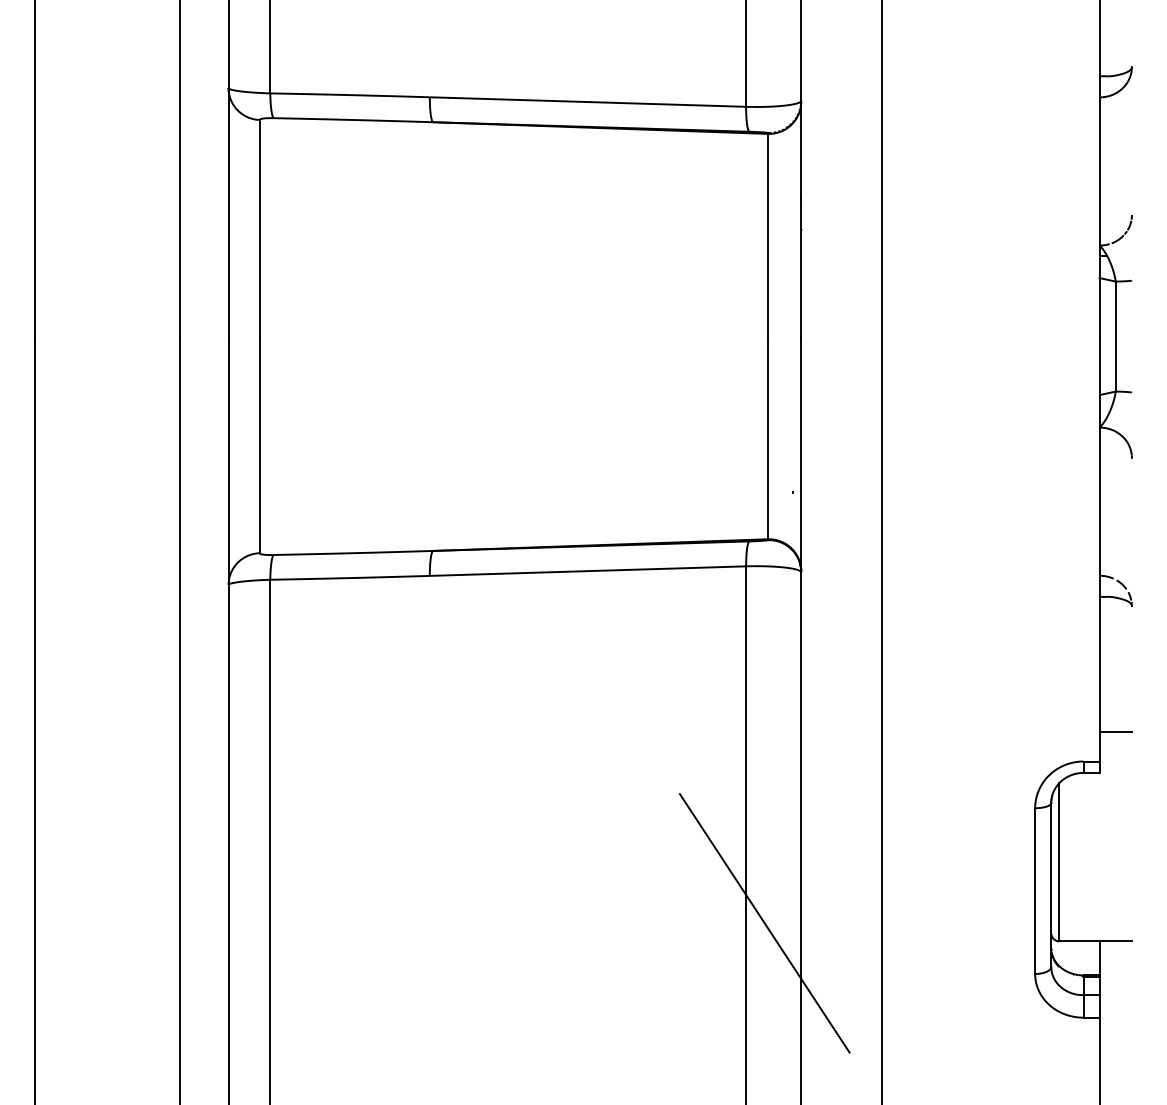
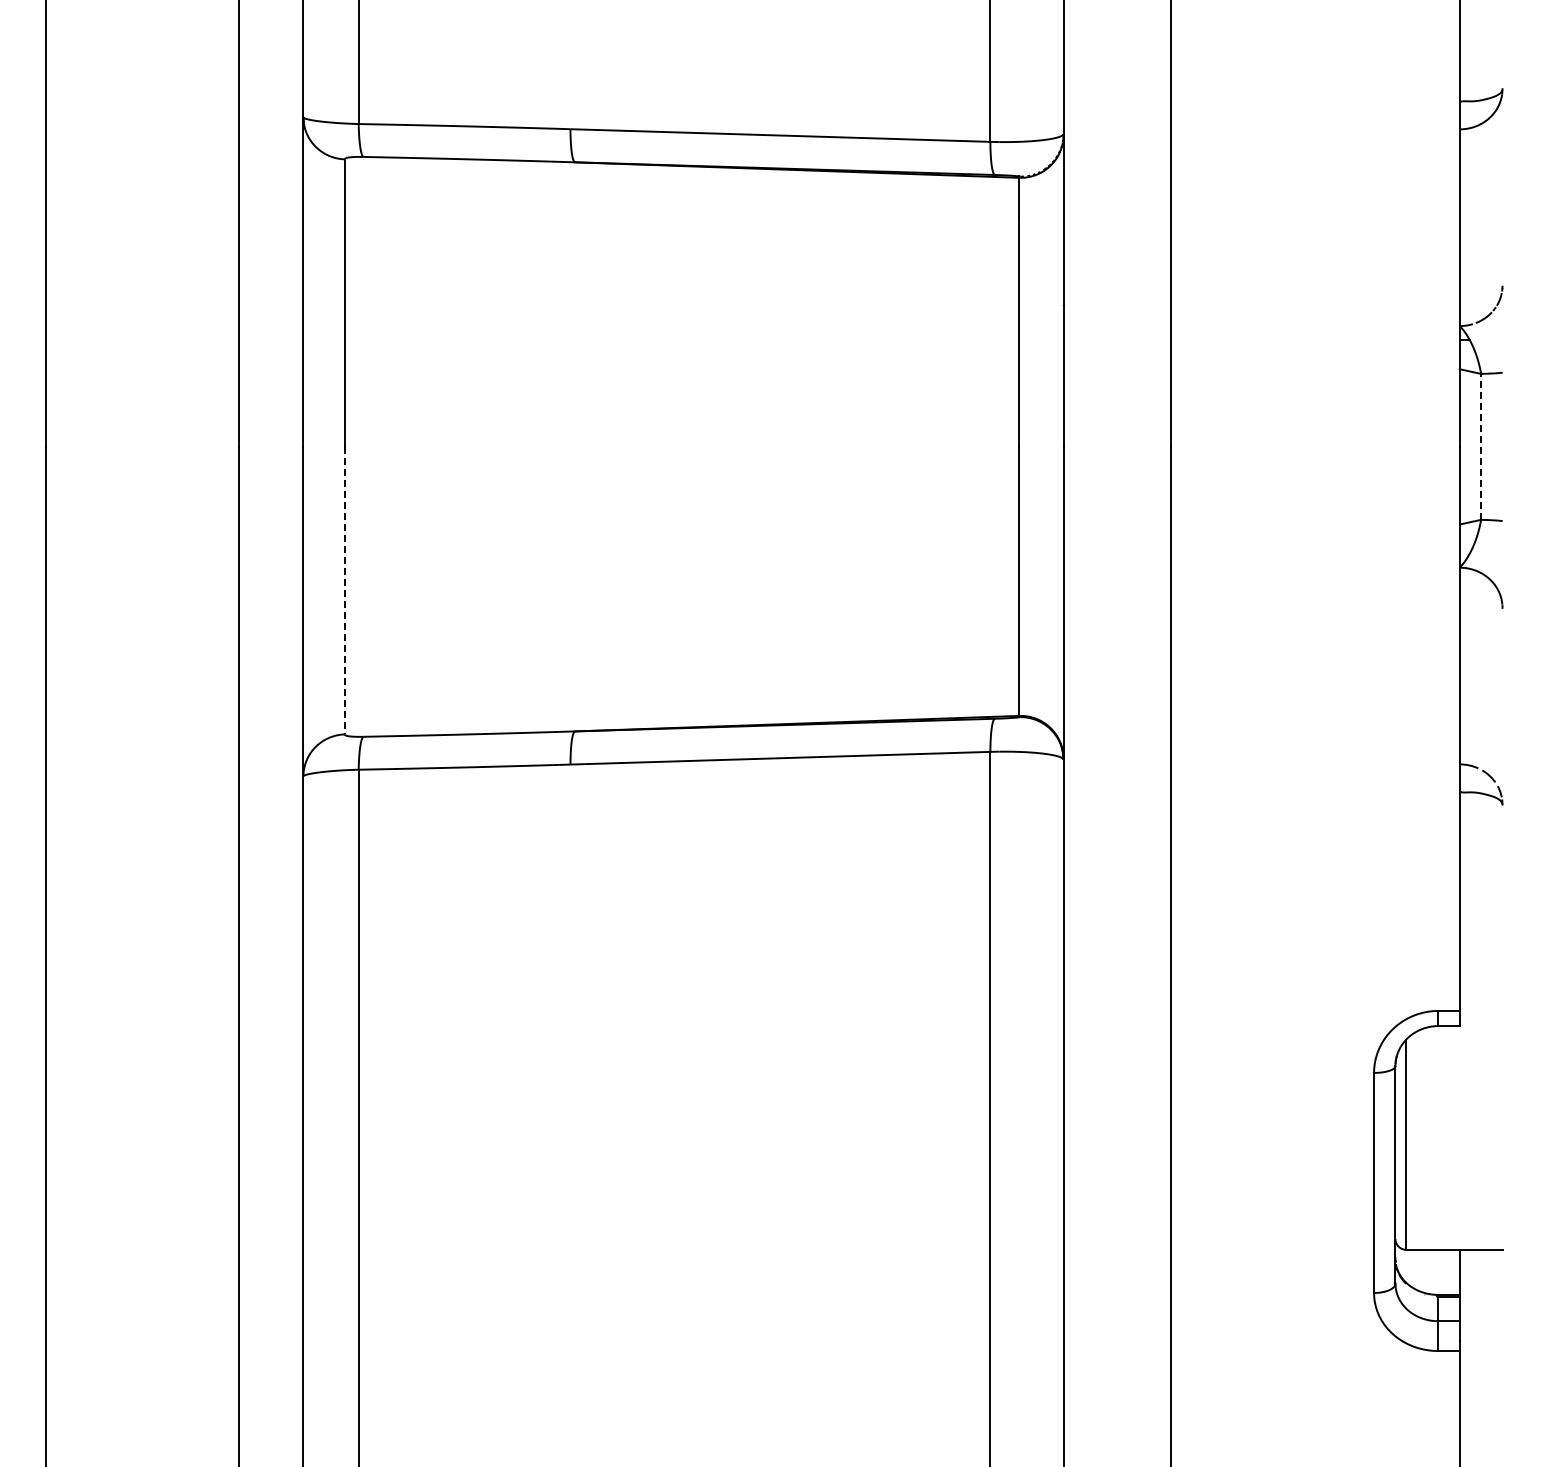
line: (1116, 336) -> (1481, 446), solid -> dashed
line: (259, 444) -> (344, 590), solid -> dashed
line: (1115, 731) -> (1480, 971), removed
line: (764, 923) -> (1014, 1225), removed

